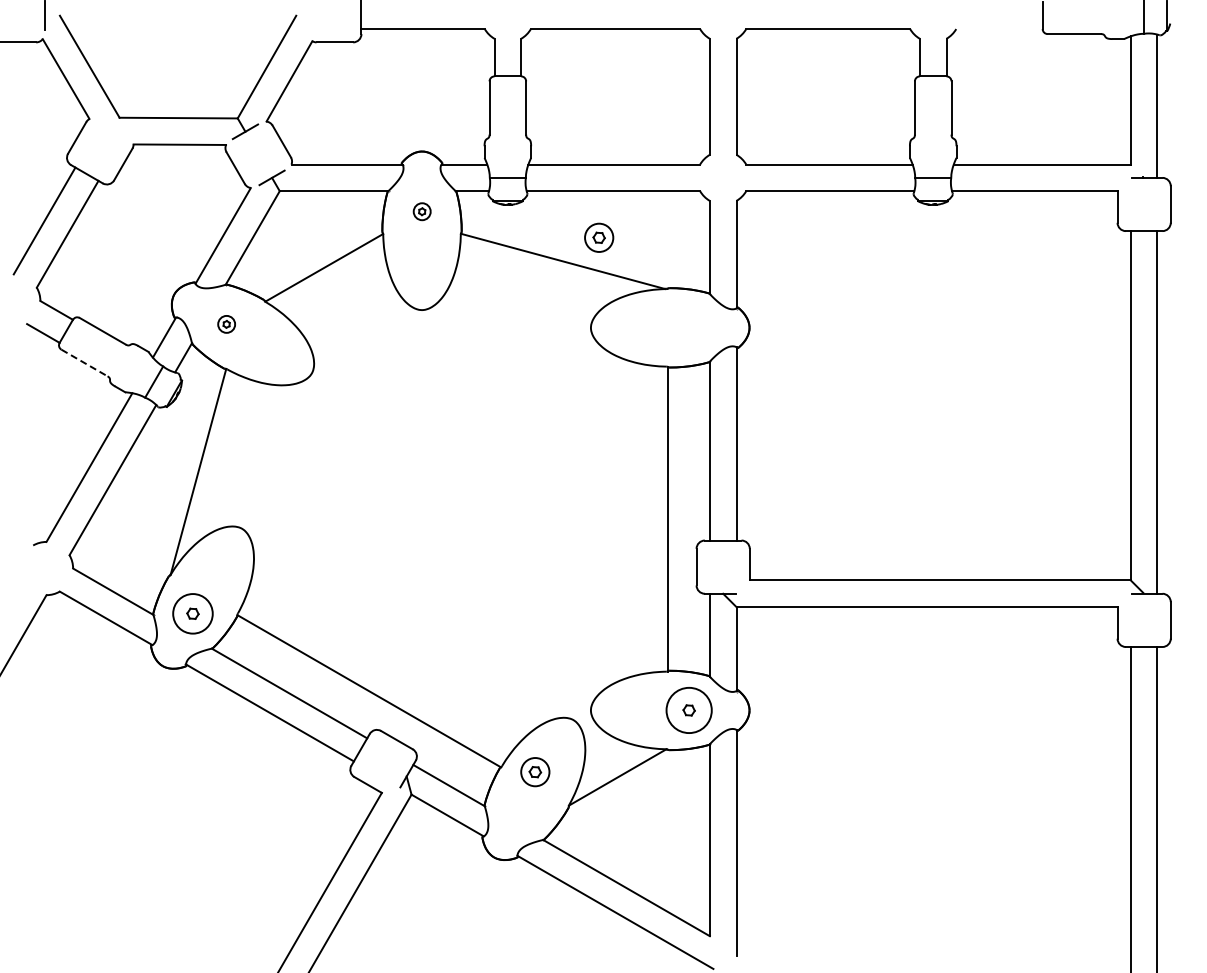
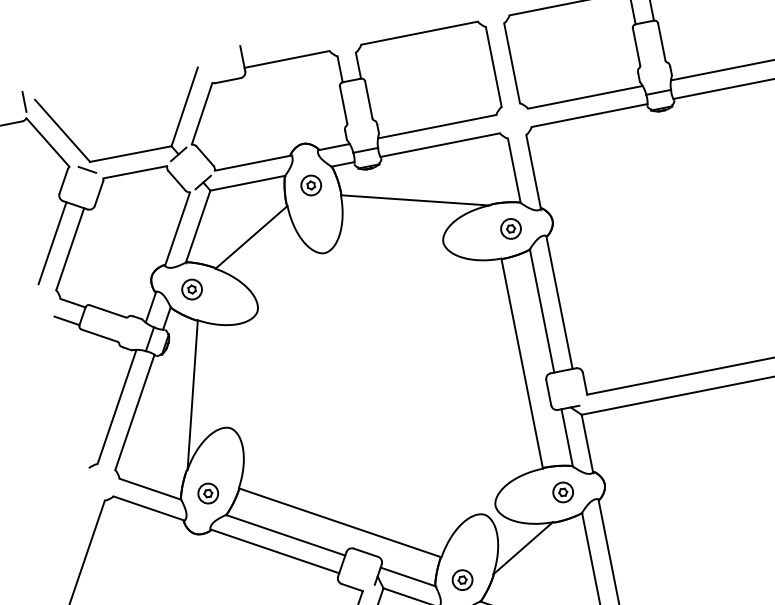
line: (113, 127) -> (87, 169), added
part: (422, 211) -> (311, 185), size x1.67
part: (599, 237) -> (511, 228), moved
part: (226, 324) -> (191, 289), size x1.67
line: (84, 362) -> (99, 335), dashed -> solid
circle: (192, 613) -> (207, 493), size x0.71
circle: (689, 710) -> (563, 492), size x0.62
part: (535, 772) -> (462, 580), moved

